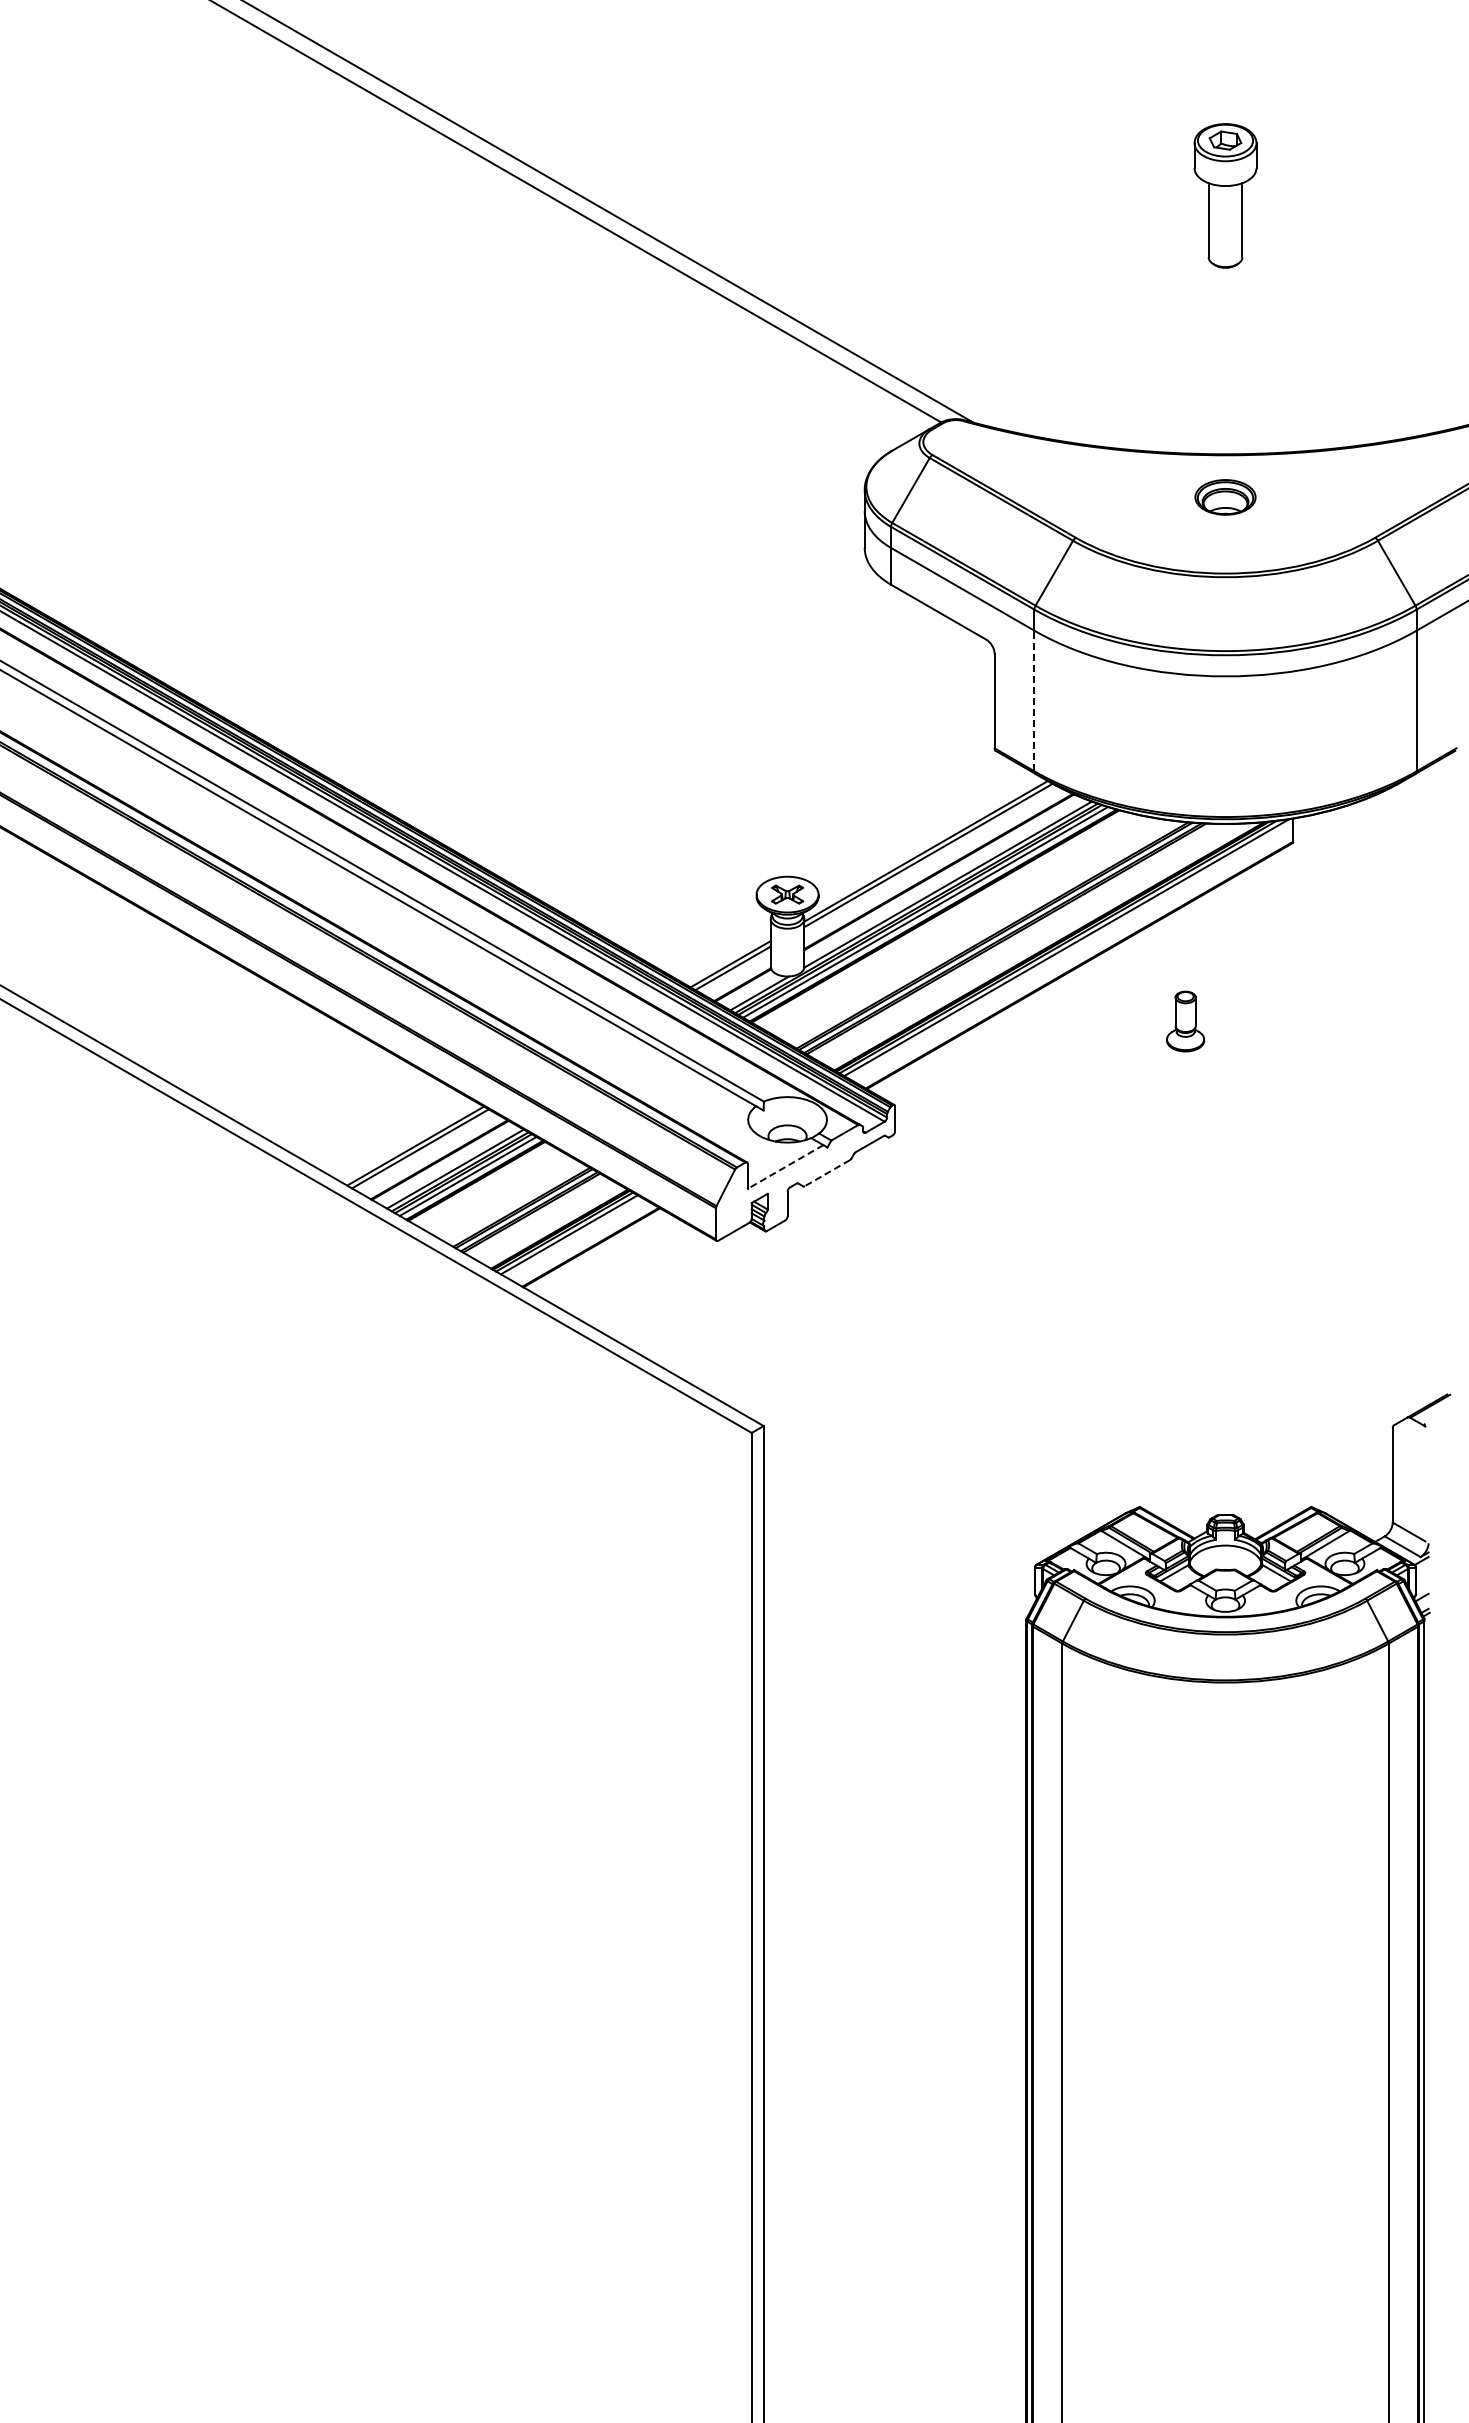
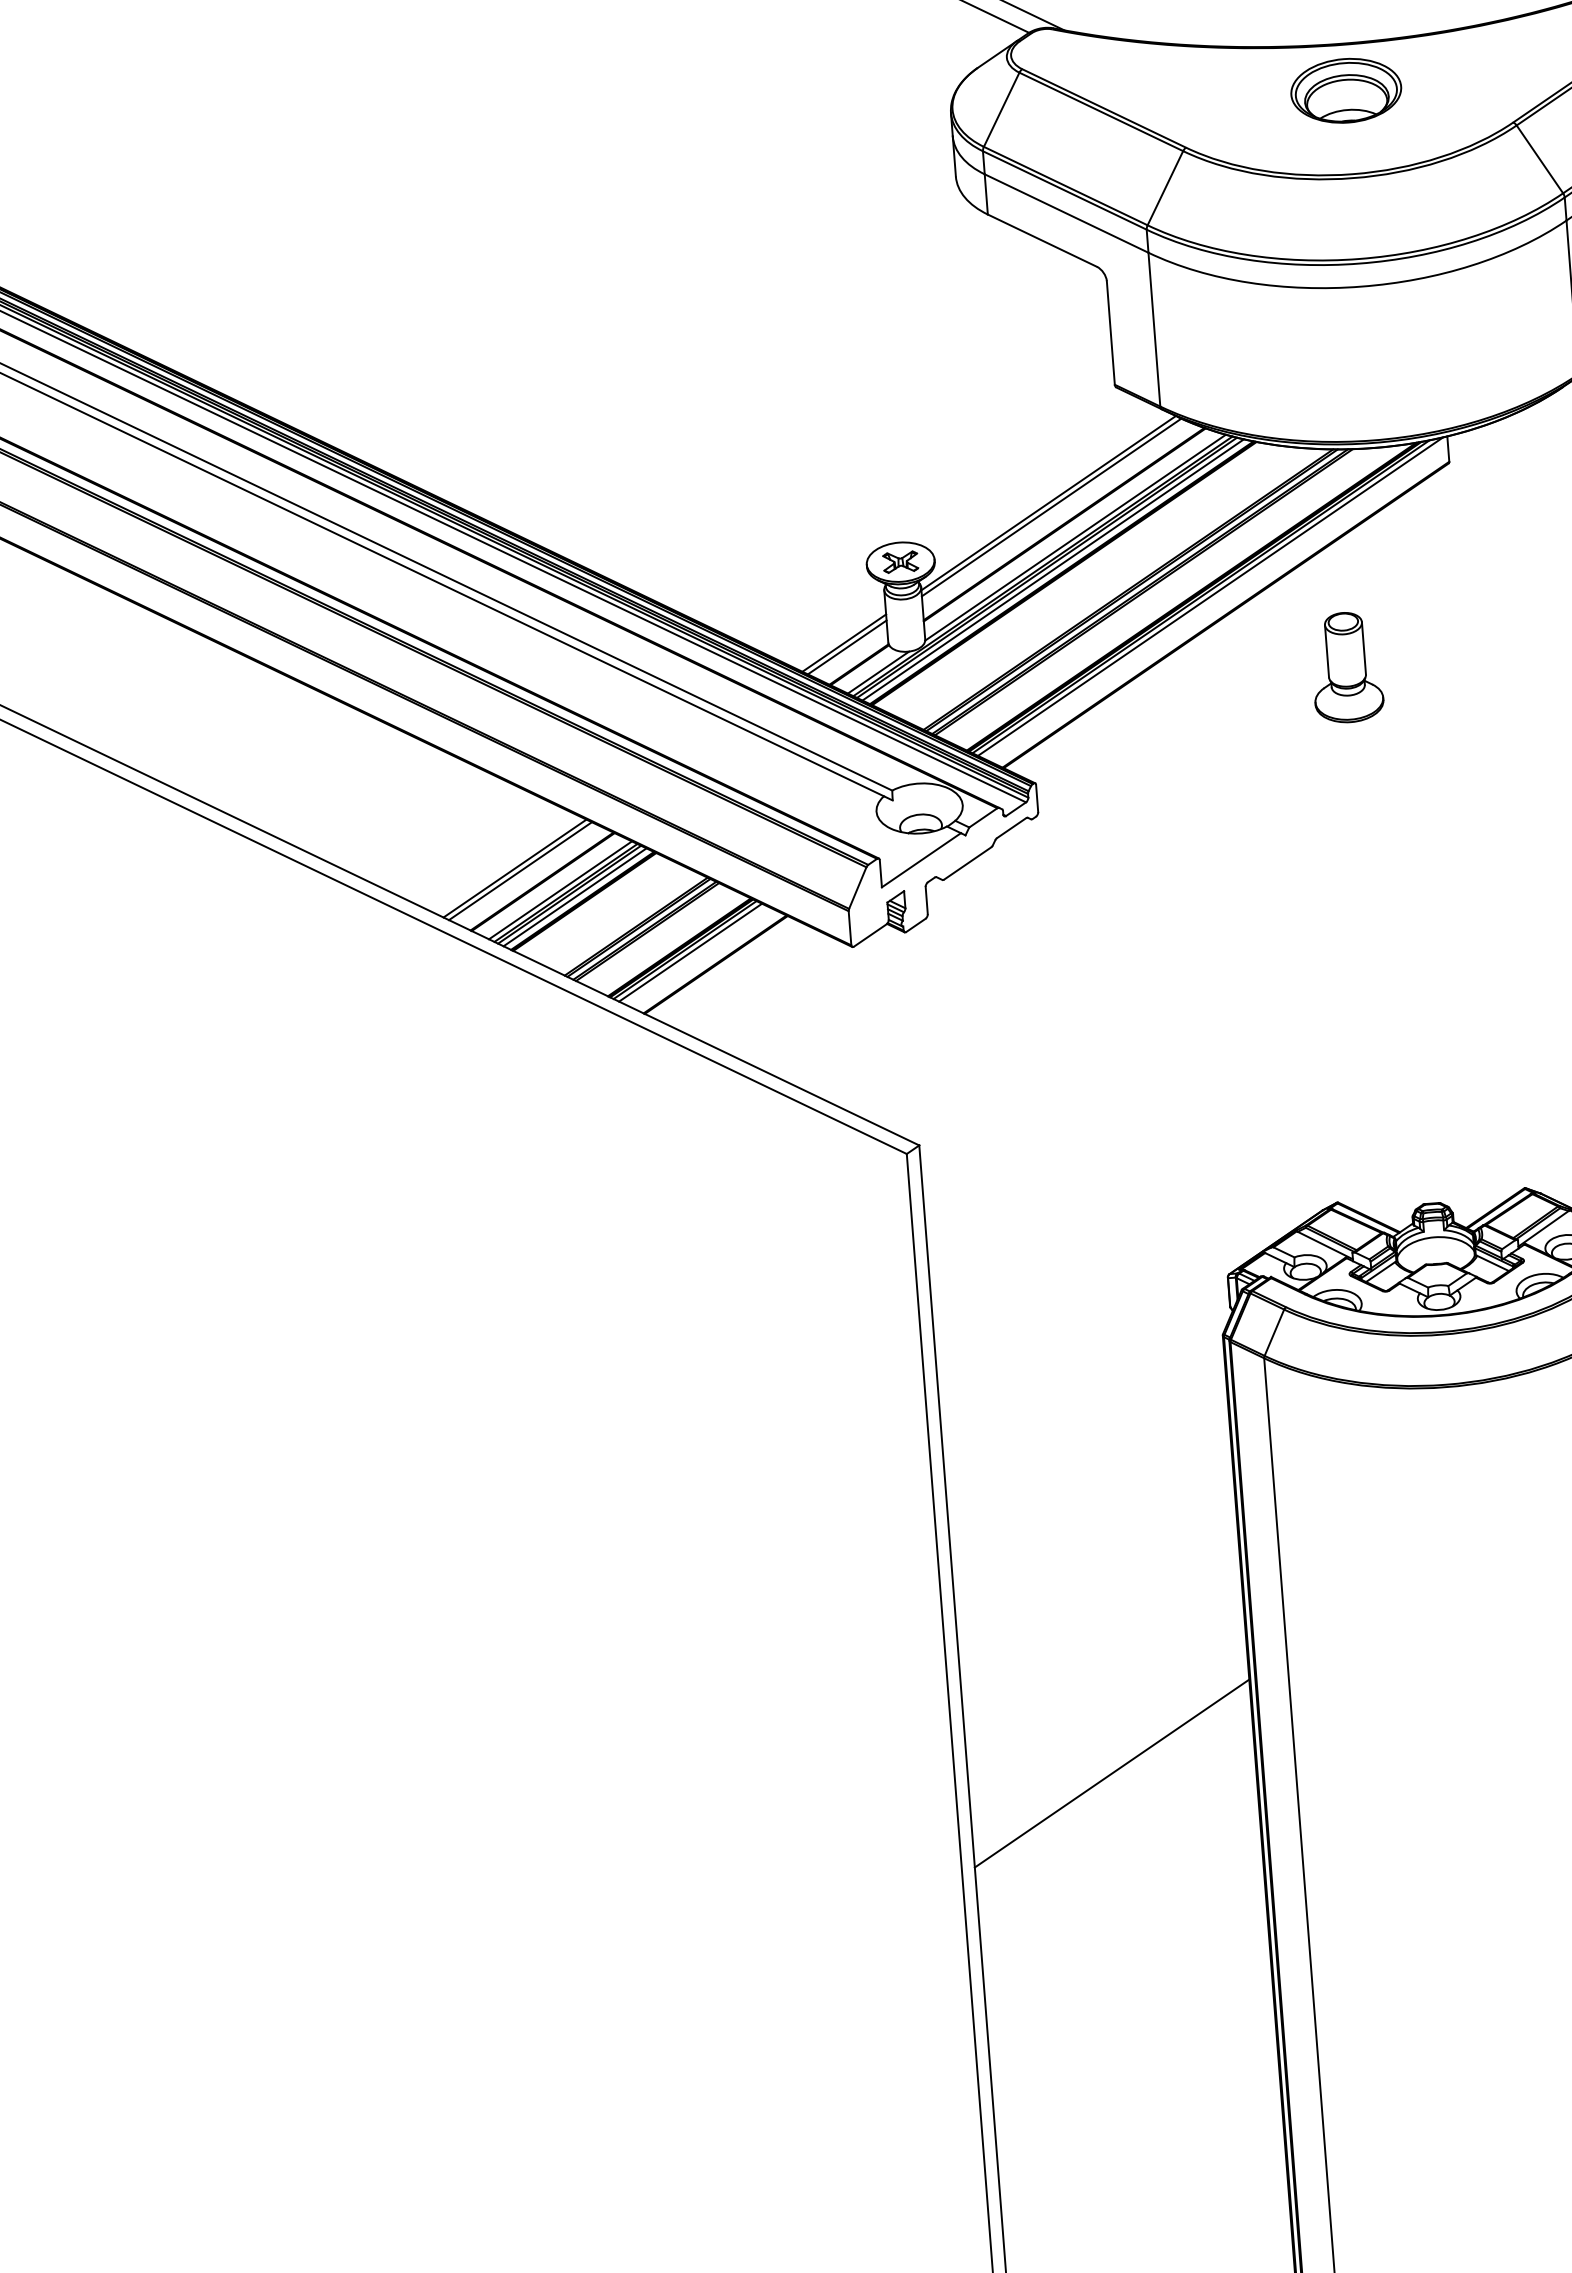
part: (1225, 497) -> (1346, 90), size x1.67
line: (1034, 700) -> (1154, 329), dashed -> solid
part: (1185, 1021) -> (1346, 667), size x1.67
line: (785, 1166) -> (921, 859), dashed -> solid
line: (827, 1173) -> (967, 863), dashed -> solid
line: (894, 2010) -> (1111, 1773), added

